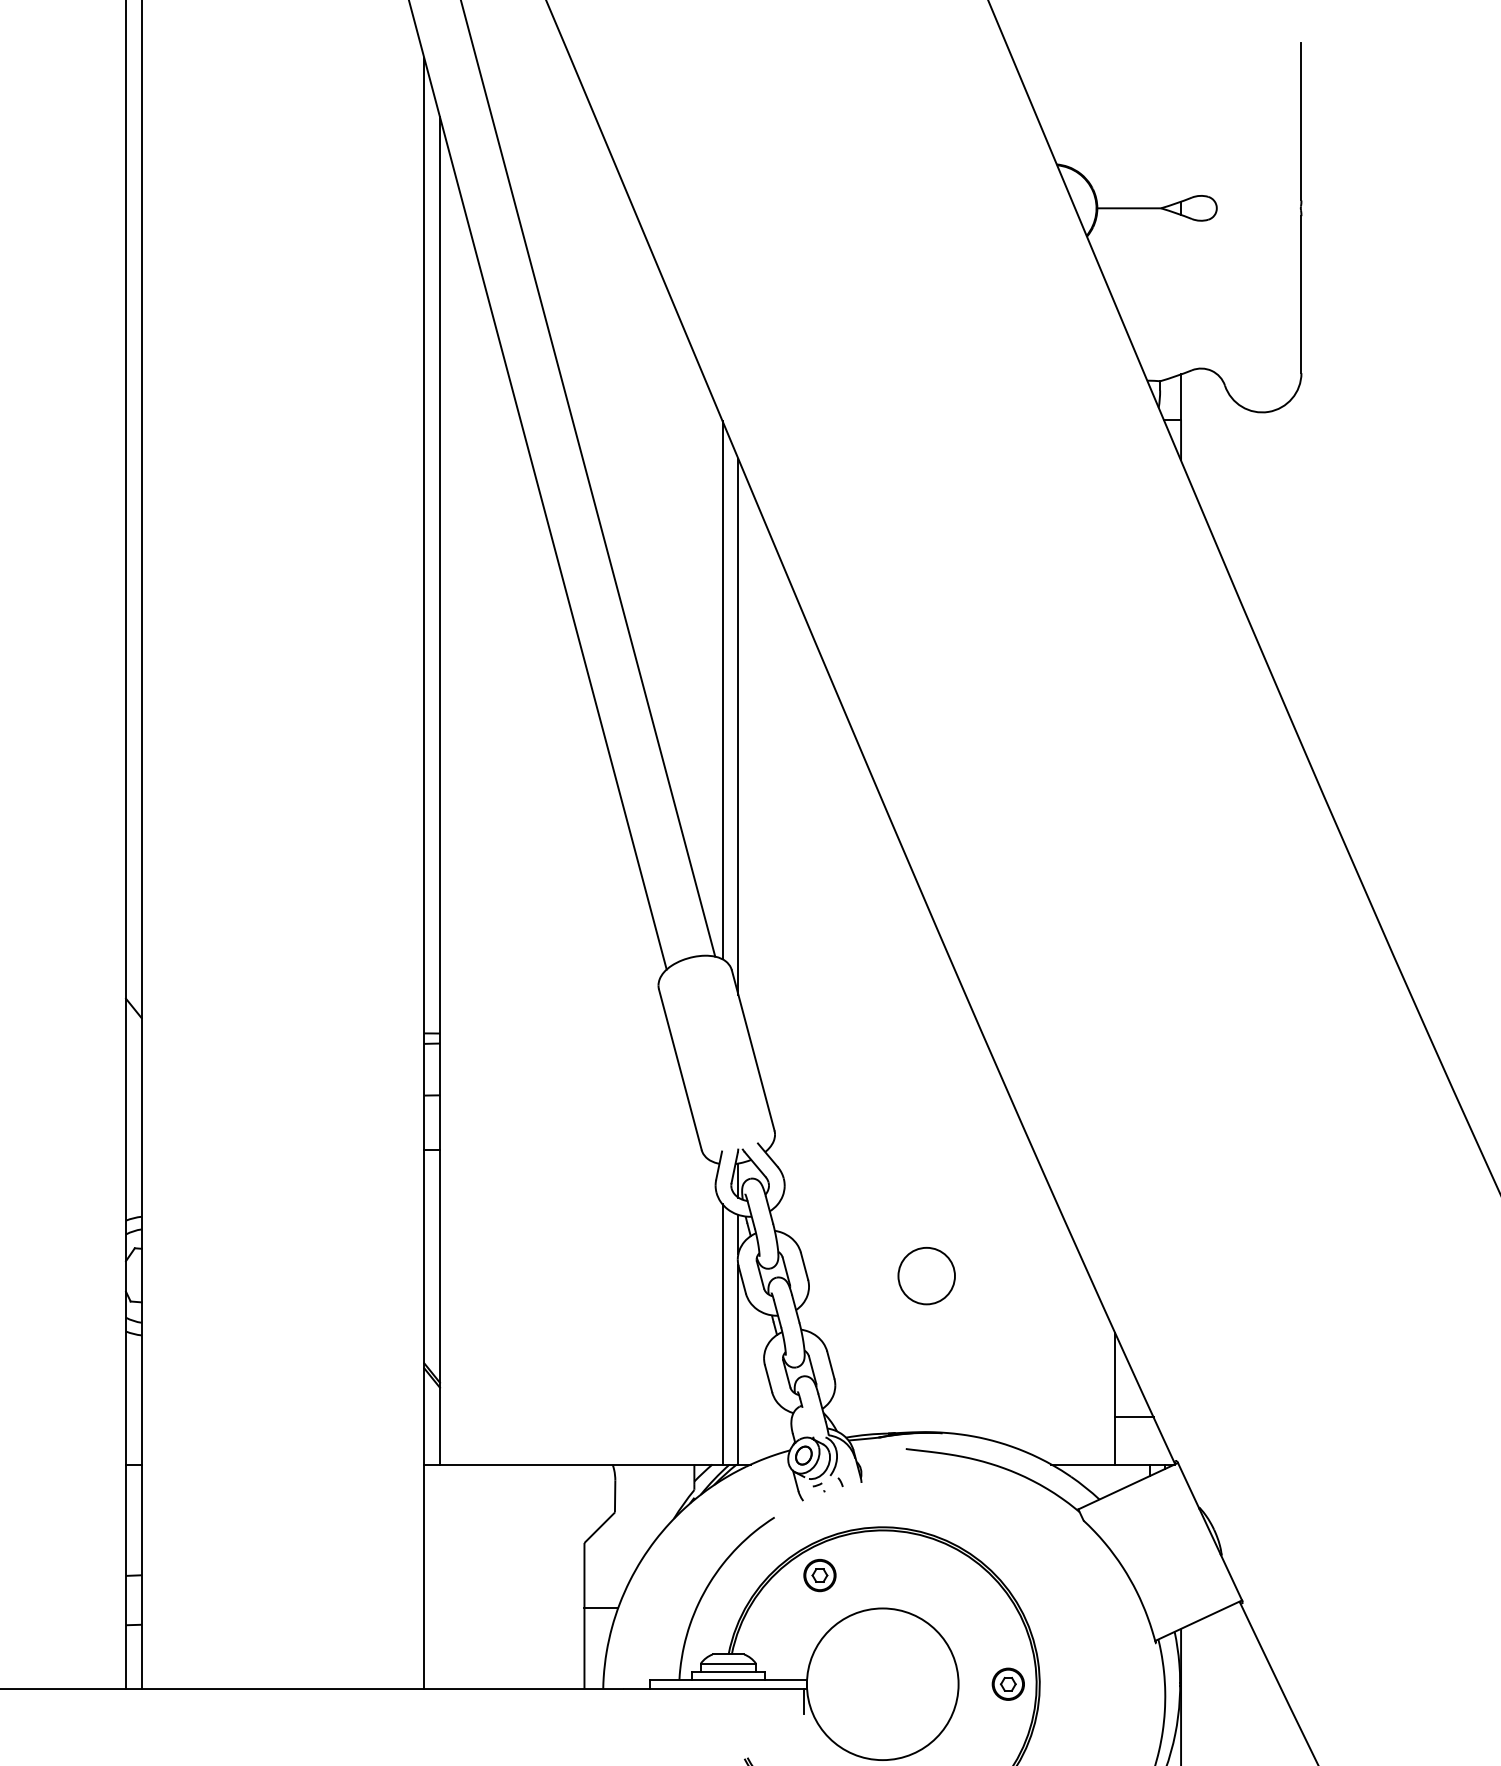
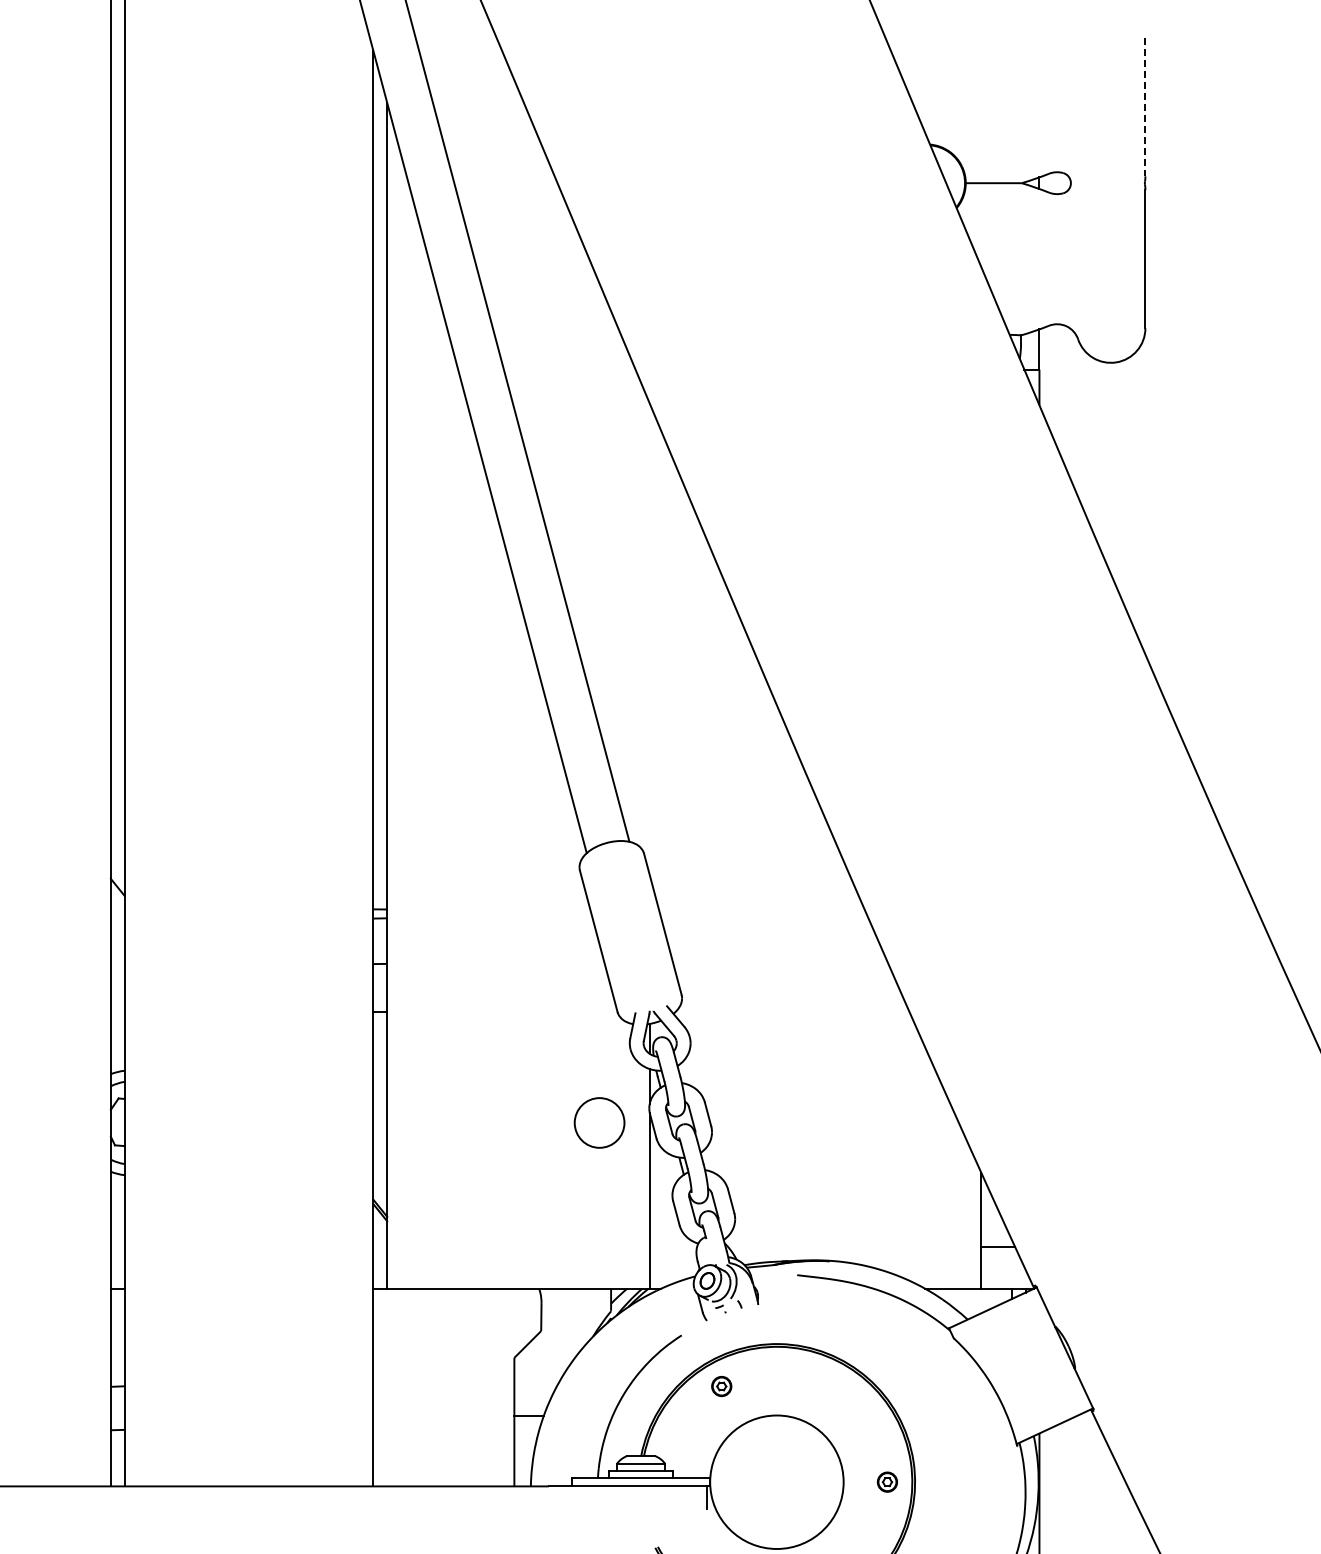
line: (1301, 122) -> (1145, 107), solid -> dashed
line: (722, 690) -> (635, 607), removed
line: (738, 726) -> (649, 639), removed
circle: (926, 1275) -> (599, 1122), moved
line: (722, 1333) -> (635, 1173), removed
part: (819, 1575) -> (721, 1386), size x0.7
part: (1008, 1683) -> (887, 1481), size x0.7

